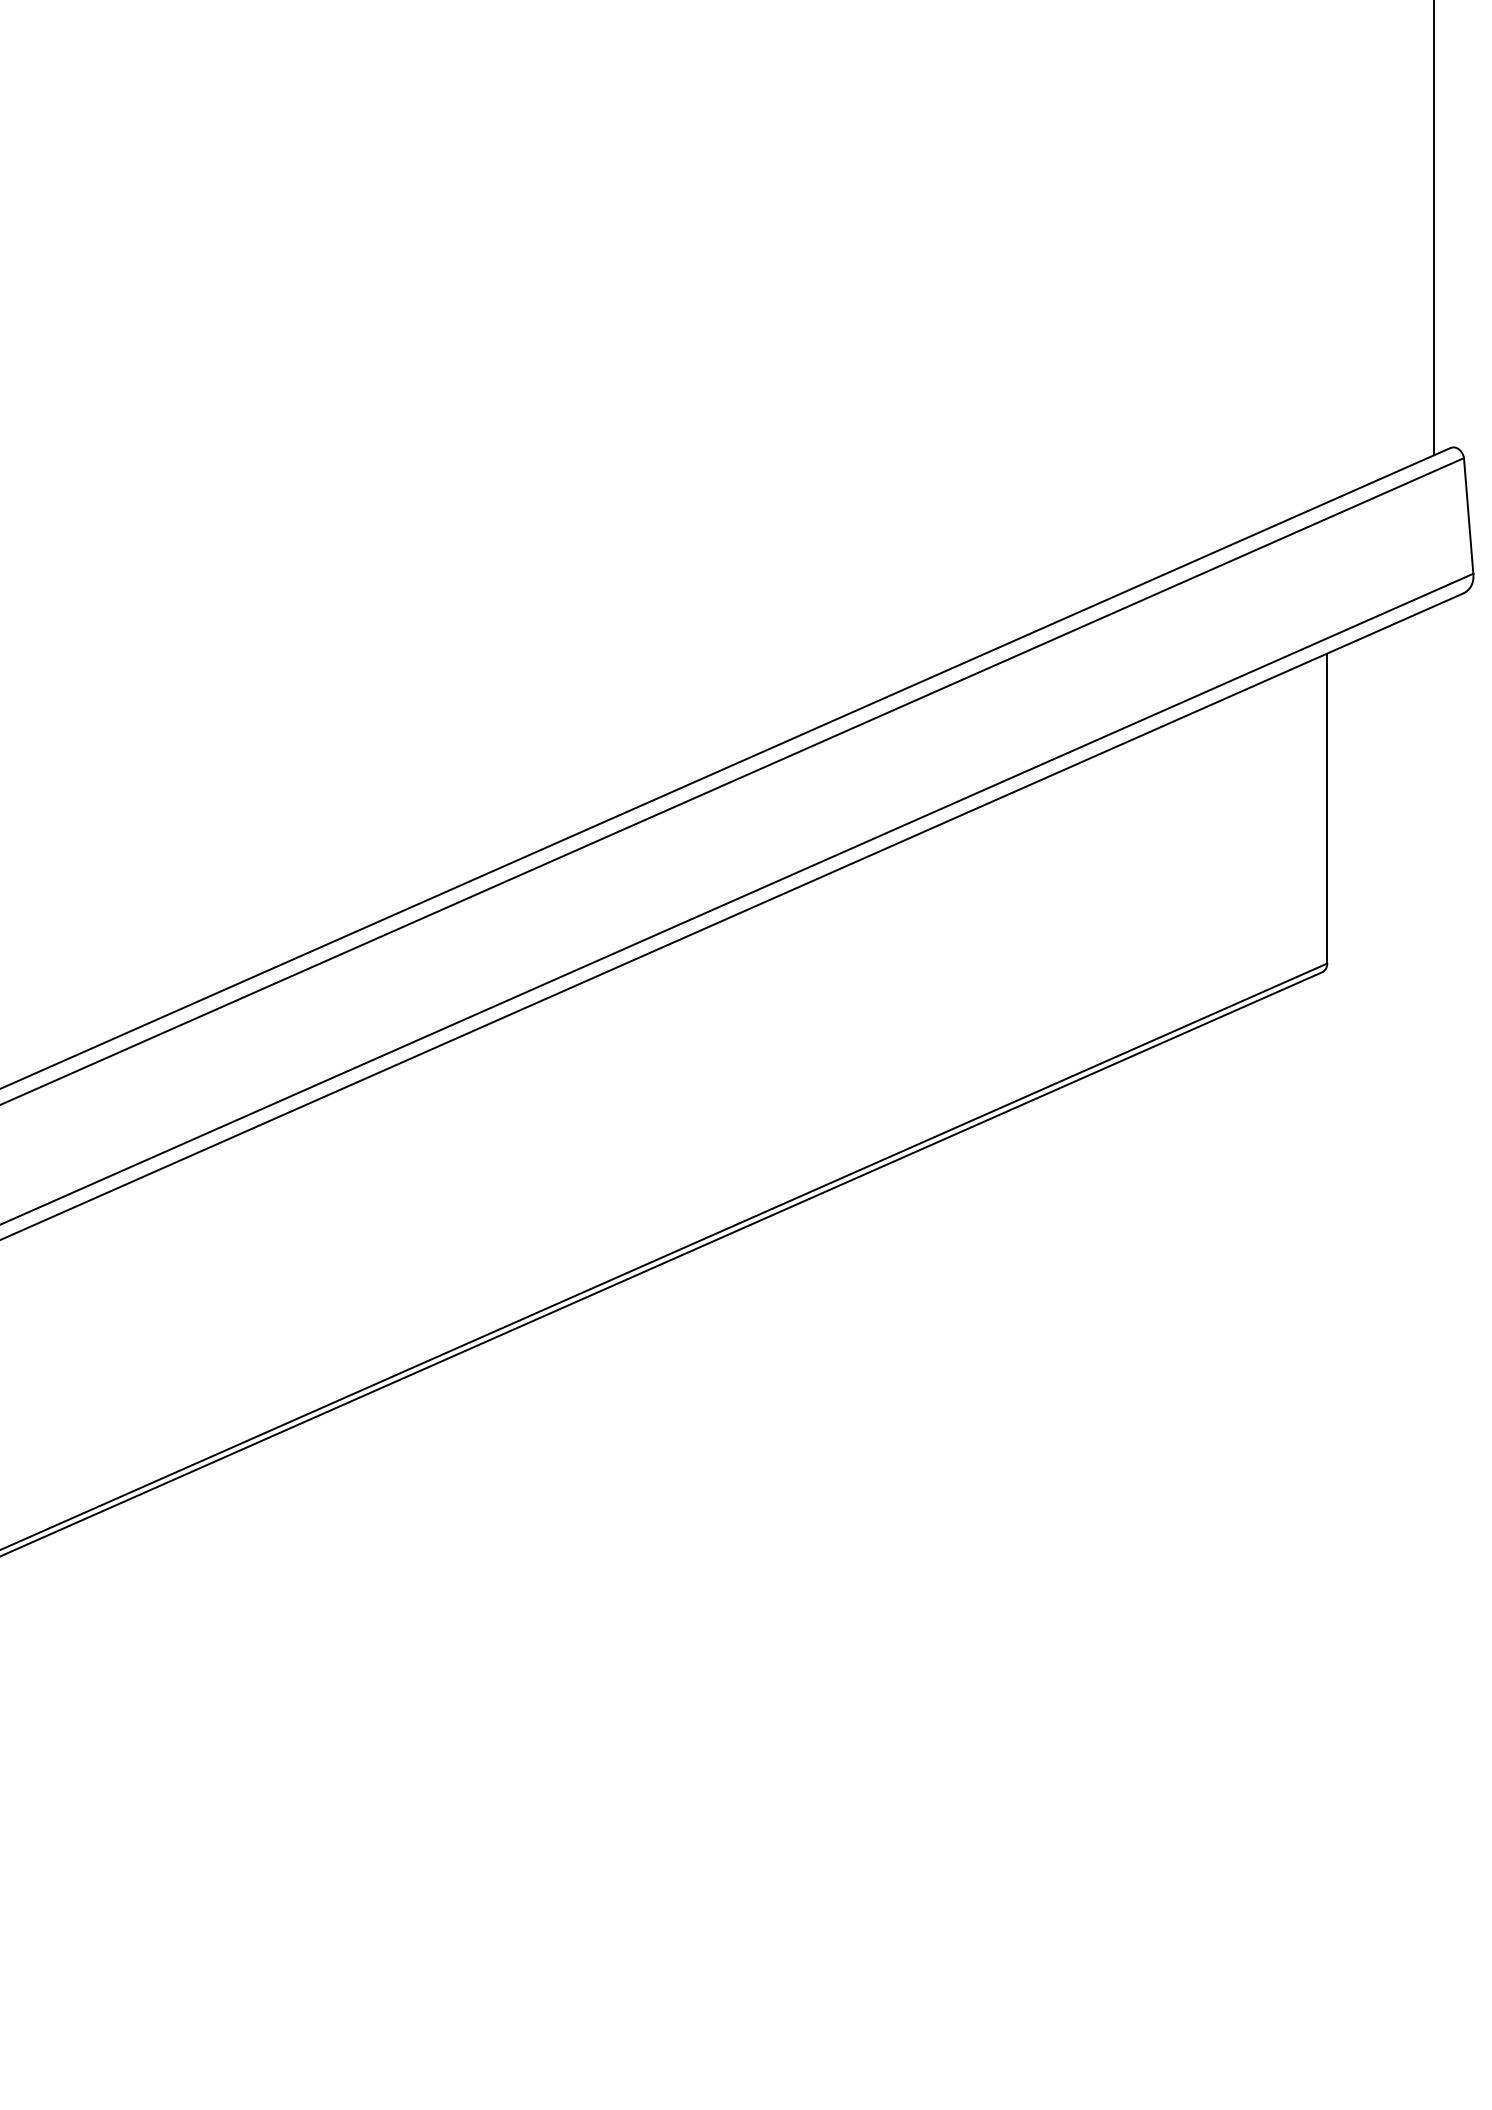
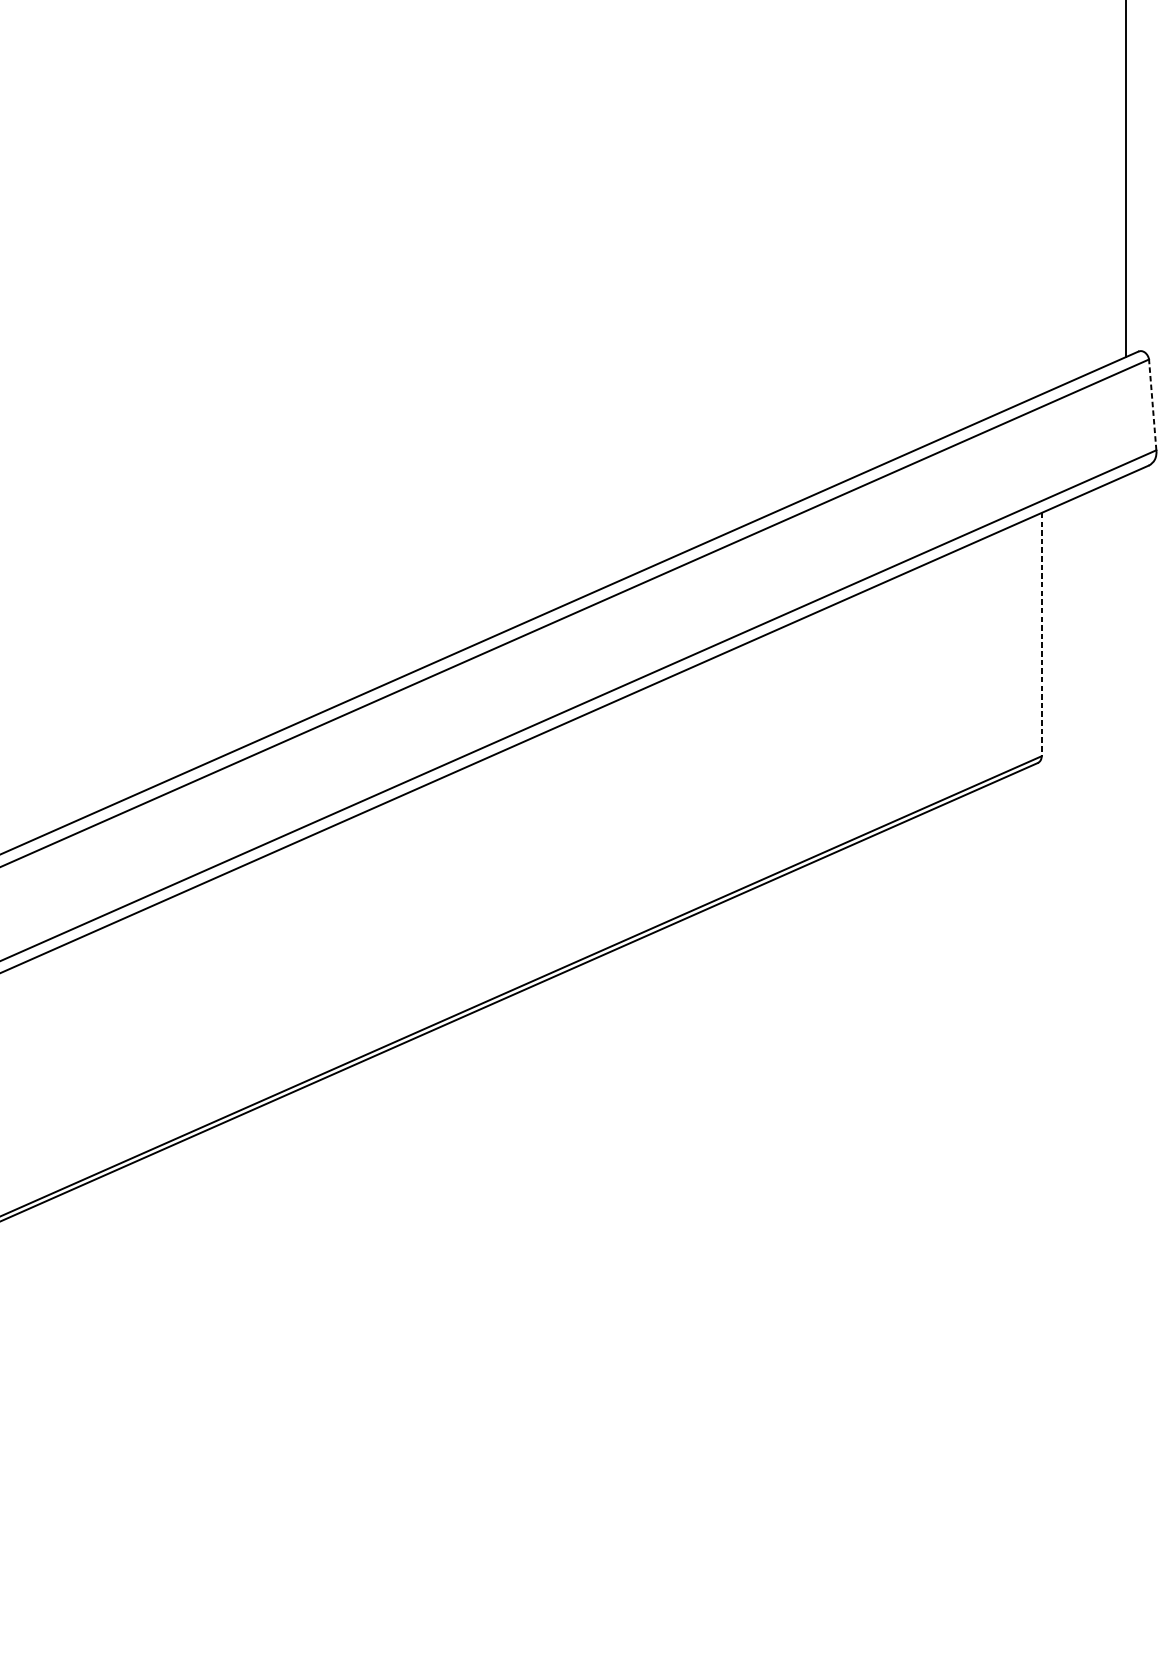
line: (1468, 515) -> (1152, 404), solid -> dashed
line: (1327, 809) -> (1041, 635), solid -> dashed

